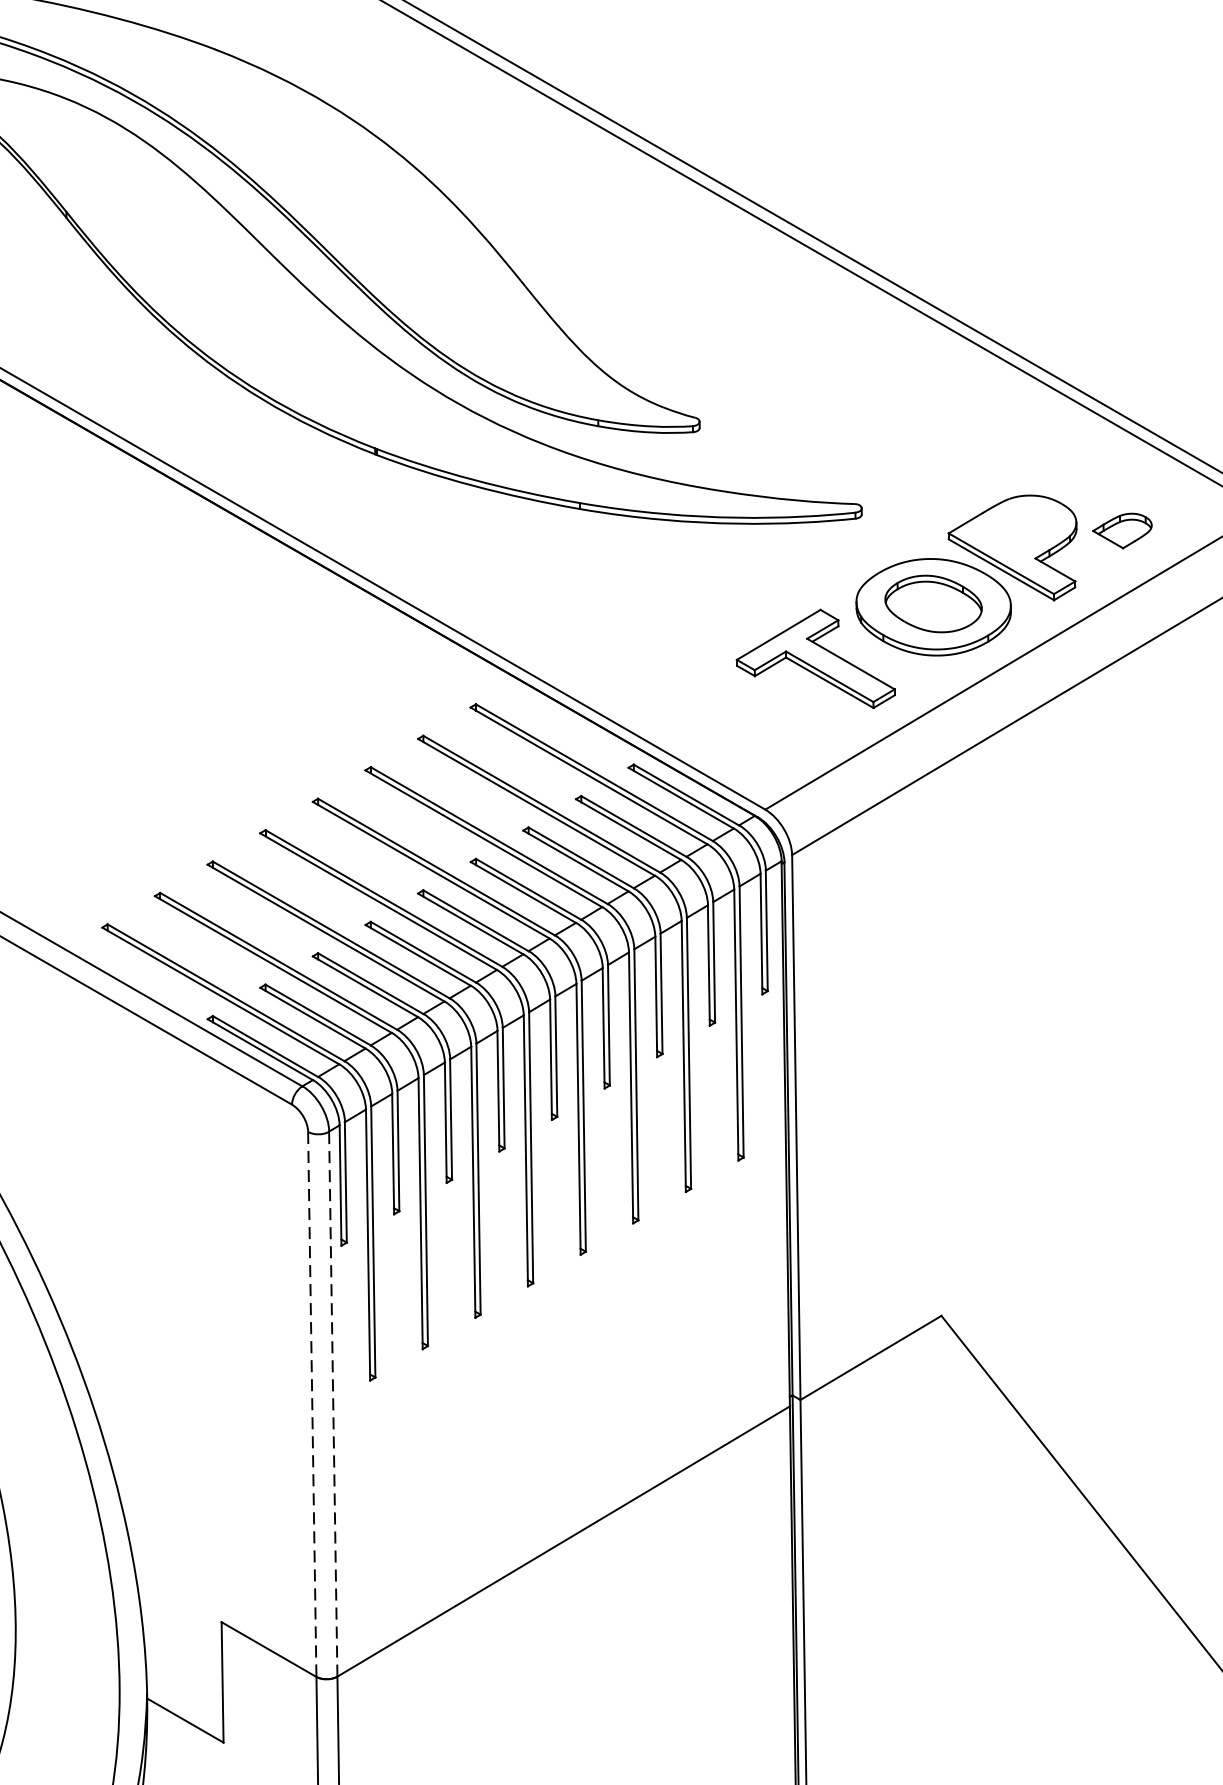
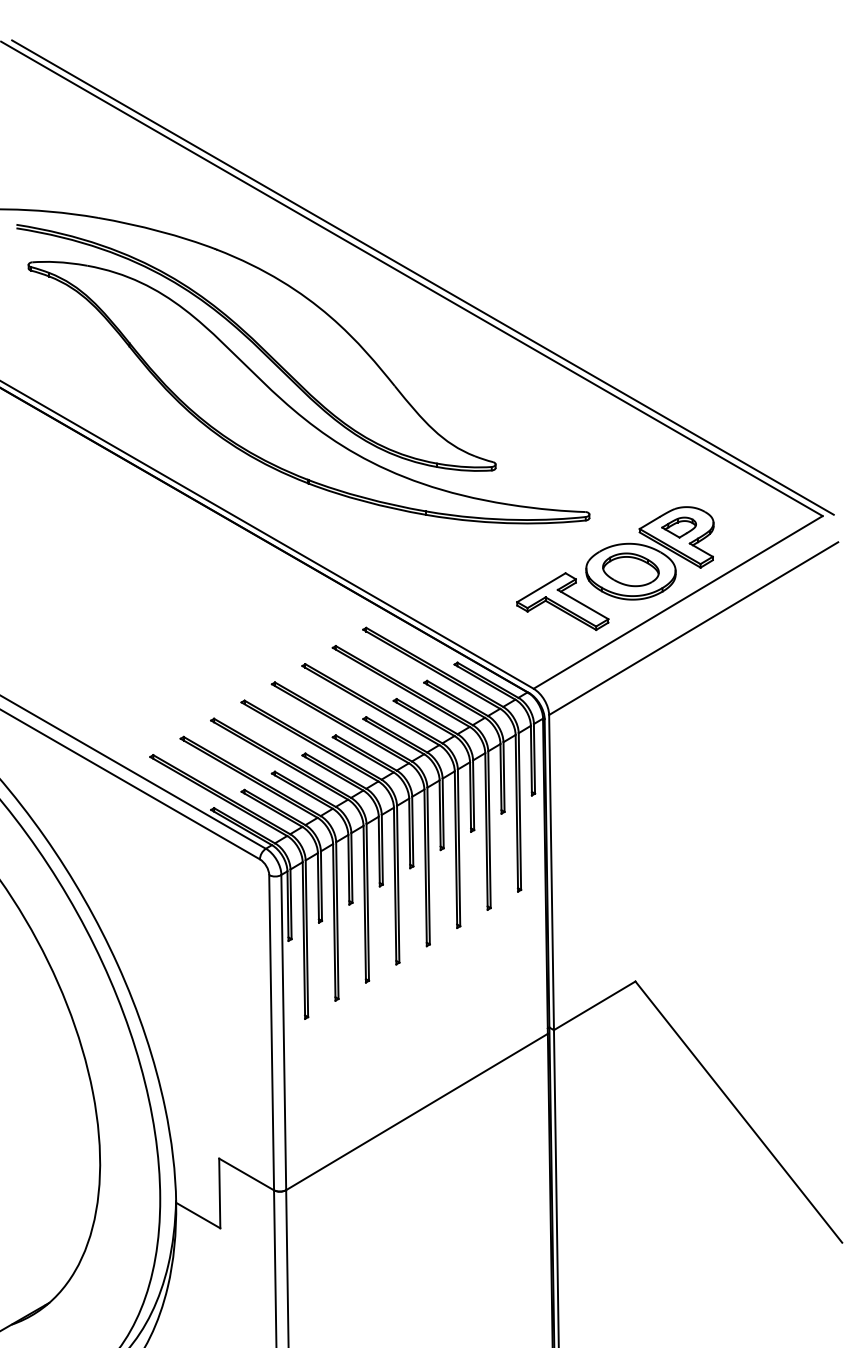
part: (1121, 530) -> (678, 527), moved
line: (312, 1404) -> (271, 1032), dashed -> solid
line: (332, 1404) -> (283, 1032), dashed -> solid

